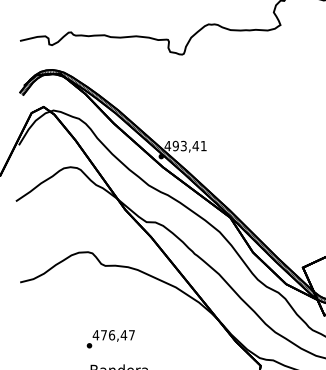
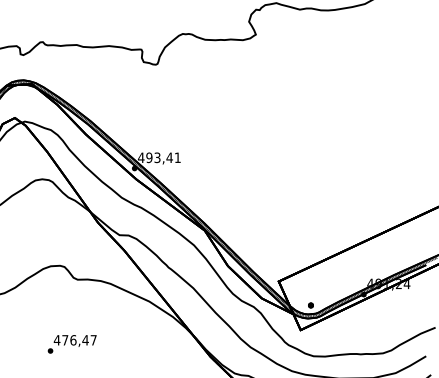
text: (110, 339) -> (71, 344), moved

